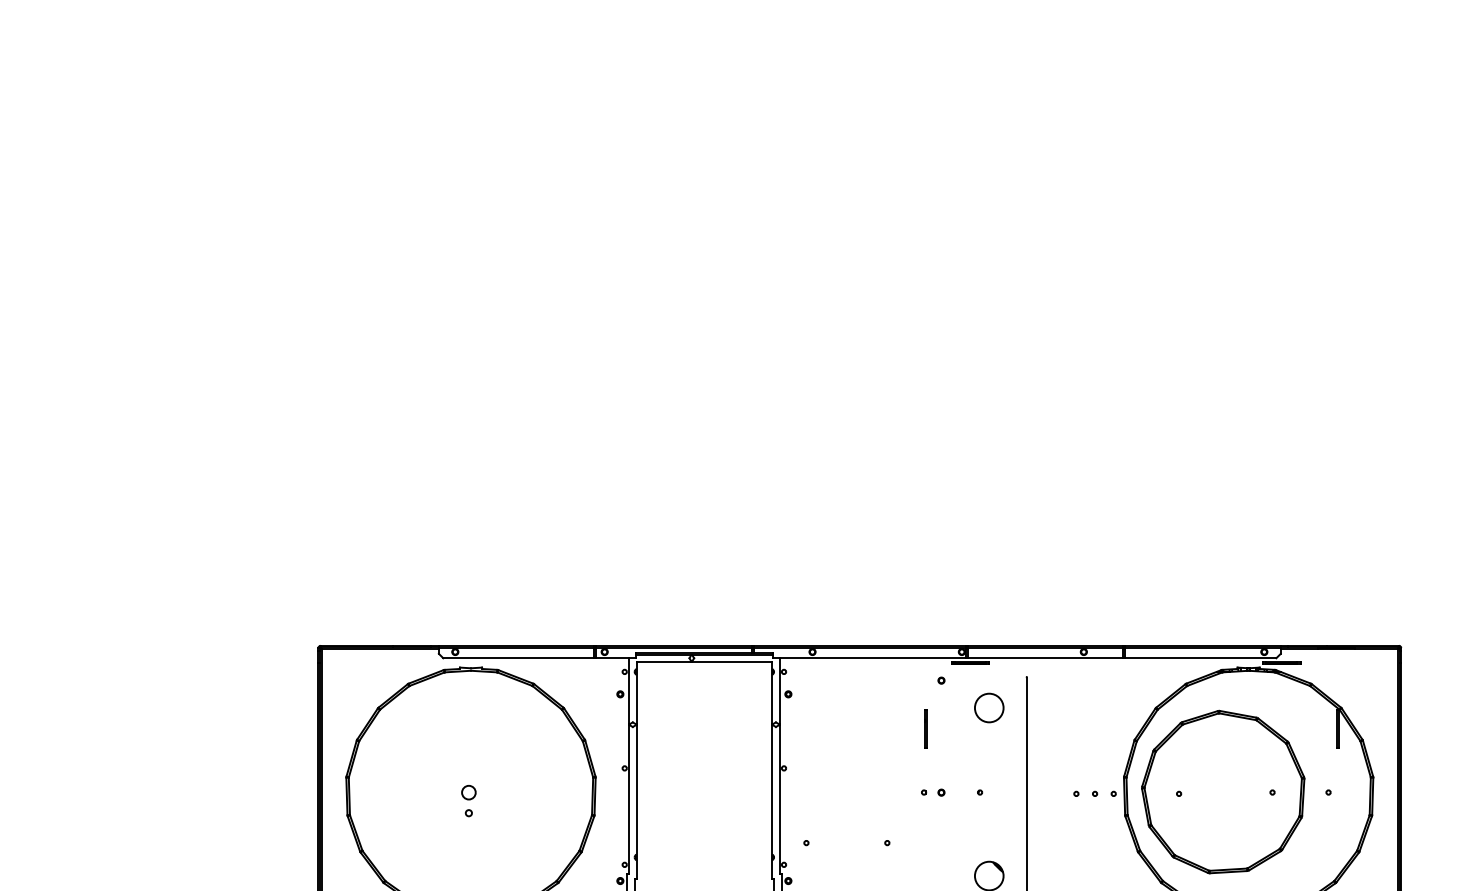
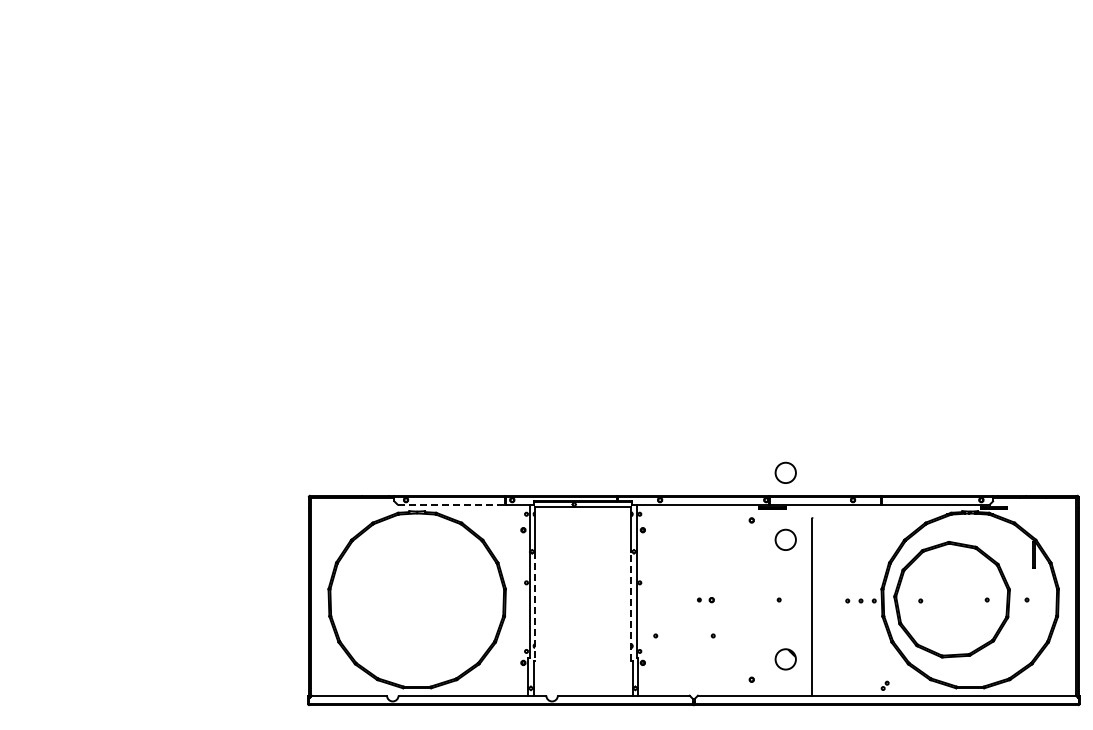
circle: (988, 613) -> (785, 472), added
line: (519, 658) -> (451, 504), solid -> dashed
line: (925, 728) -> (740, 554), removed
part: (932, 793) -> (705, 600), moved
part: (468, 800) -> (415, 605), removed
line: (635, 801) -> (534, 606), solid -> dashed
line: (772, 801) -> (631, 606), solid -> dashed

